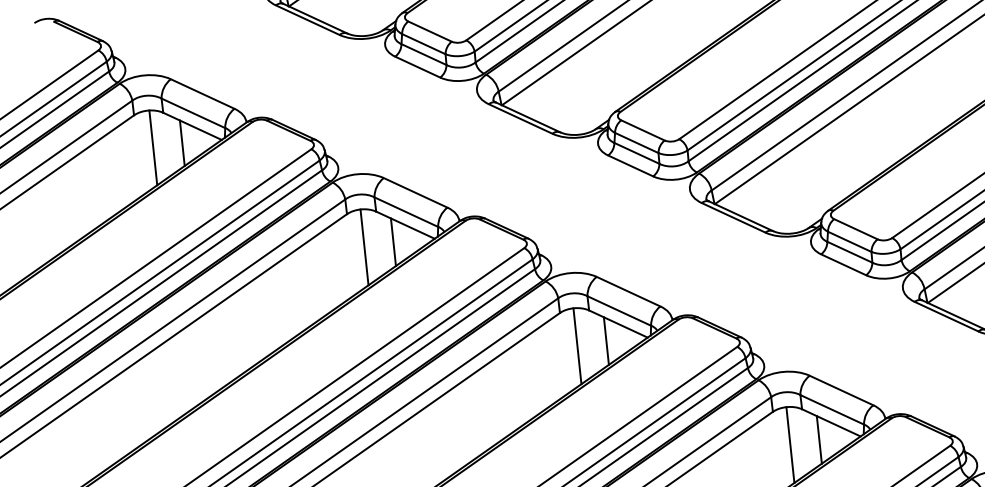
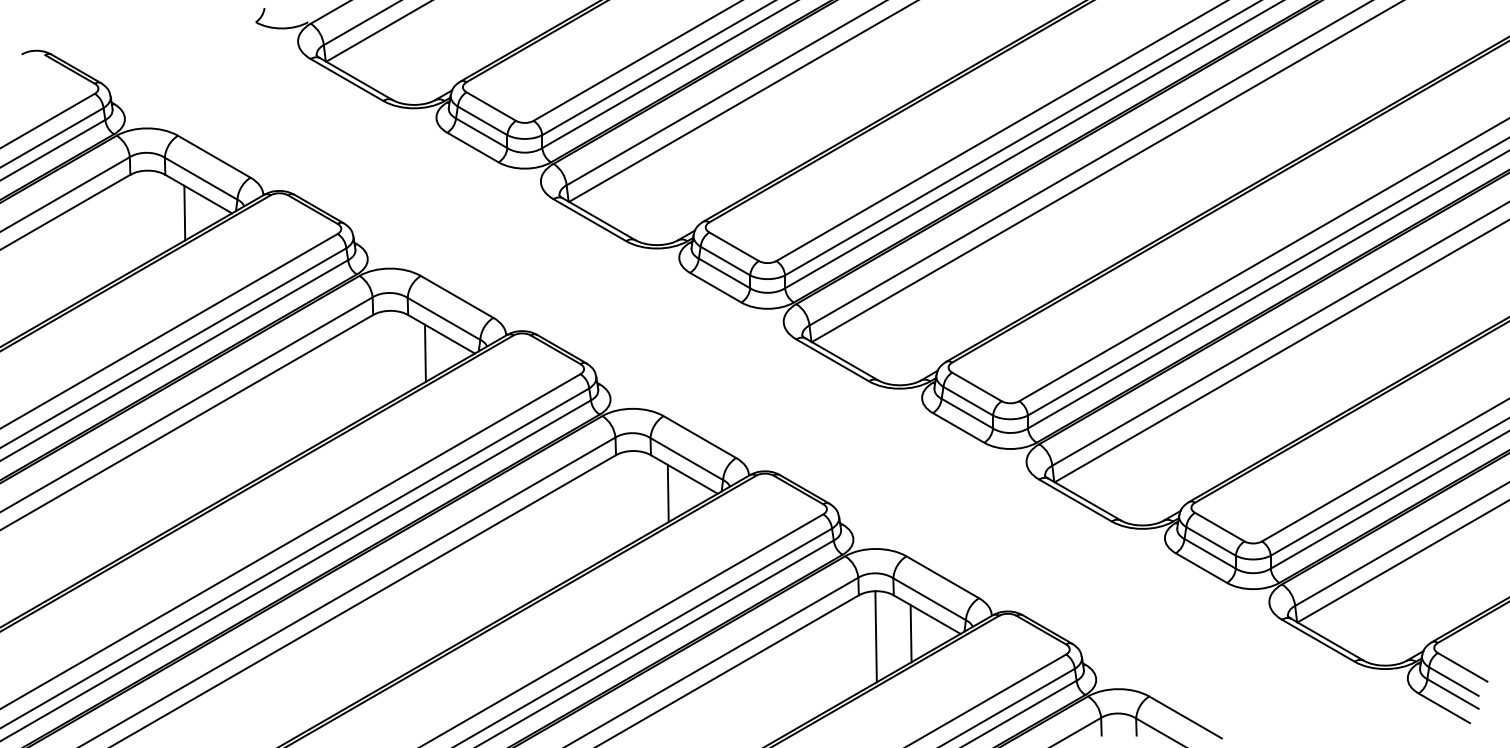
line: (153, 147) -> (149, 215), removed
line: (364, 246) -> (390, 355), removed
line: (577, 346) -> (633, 496), removed

